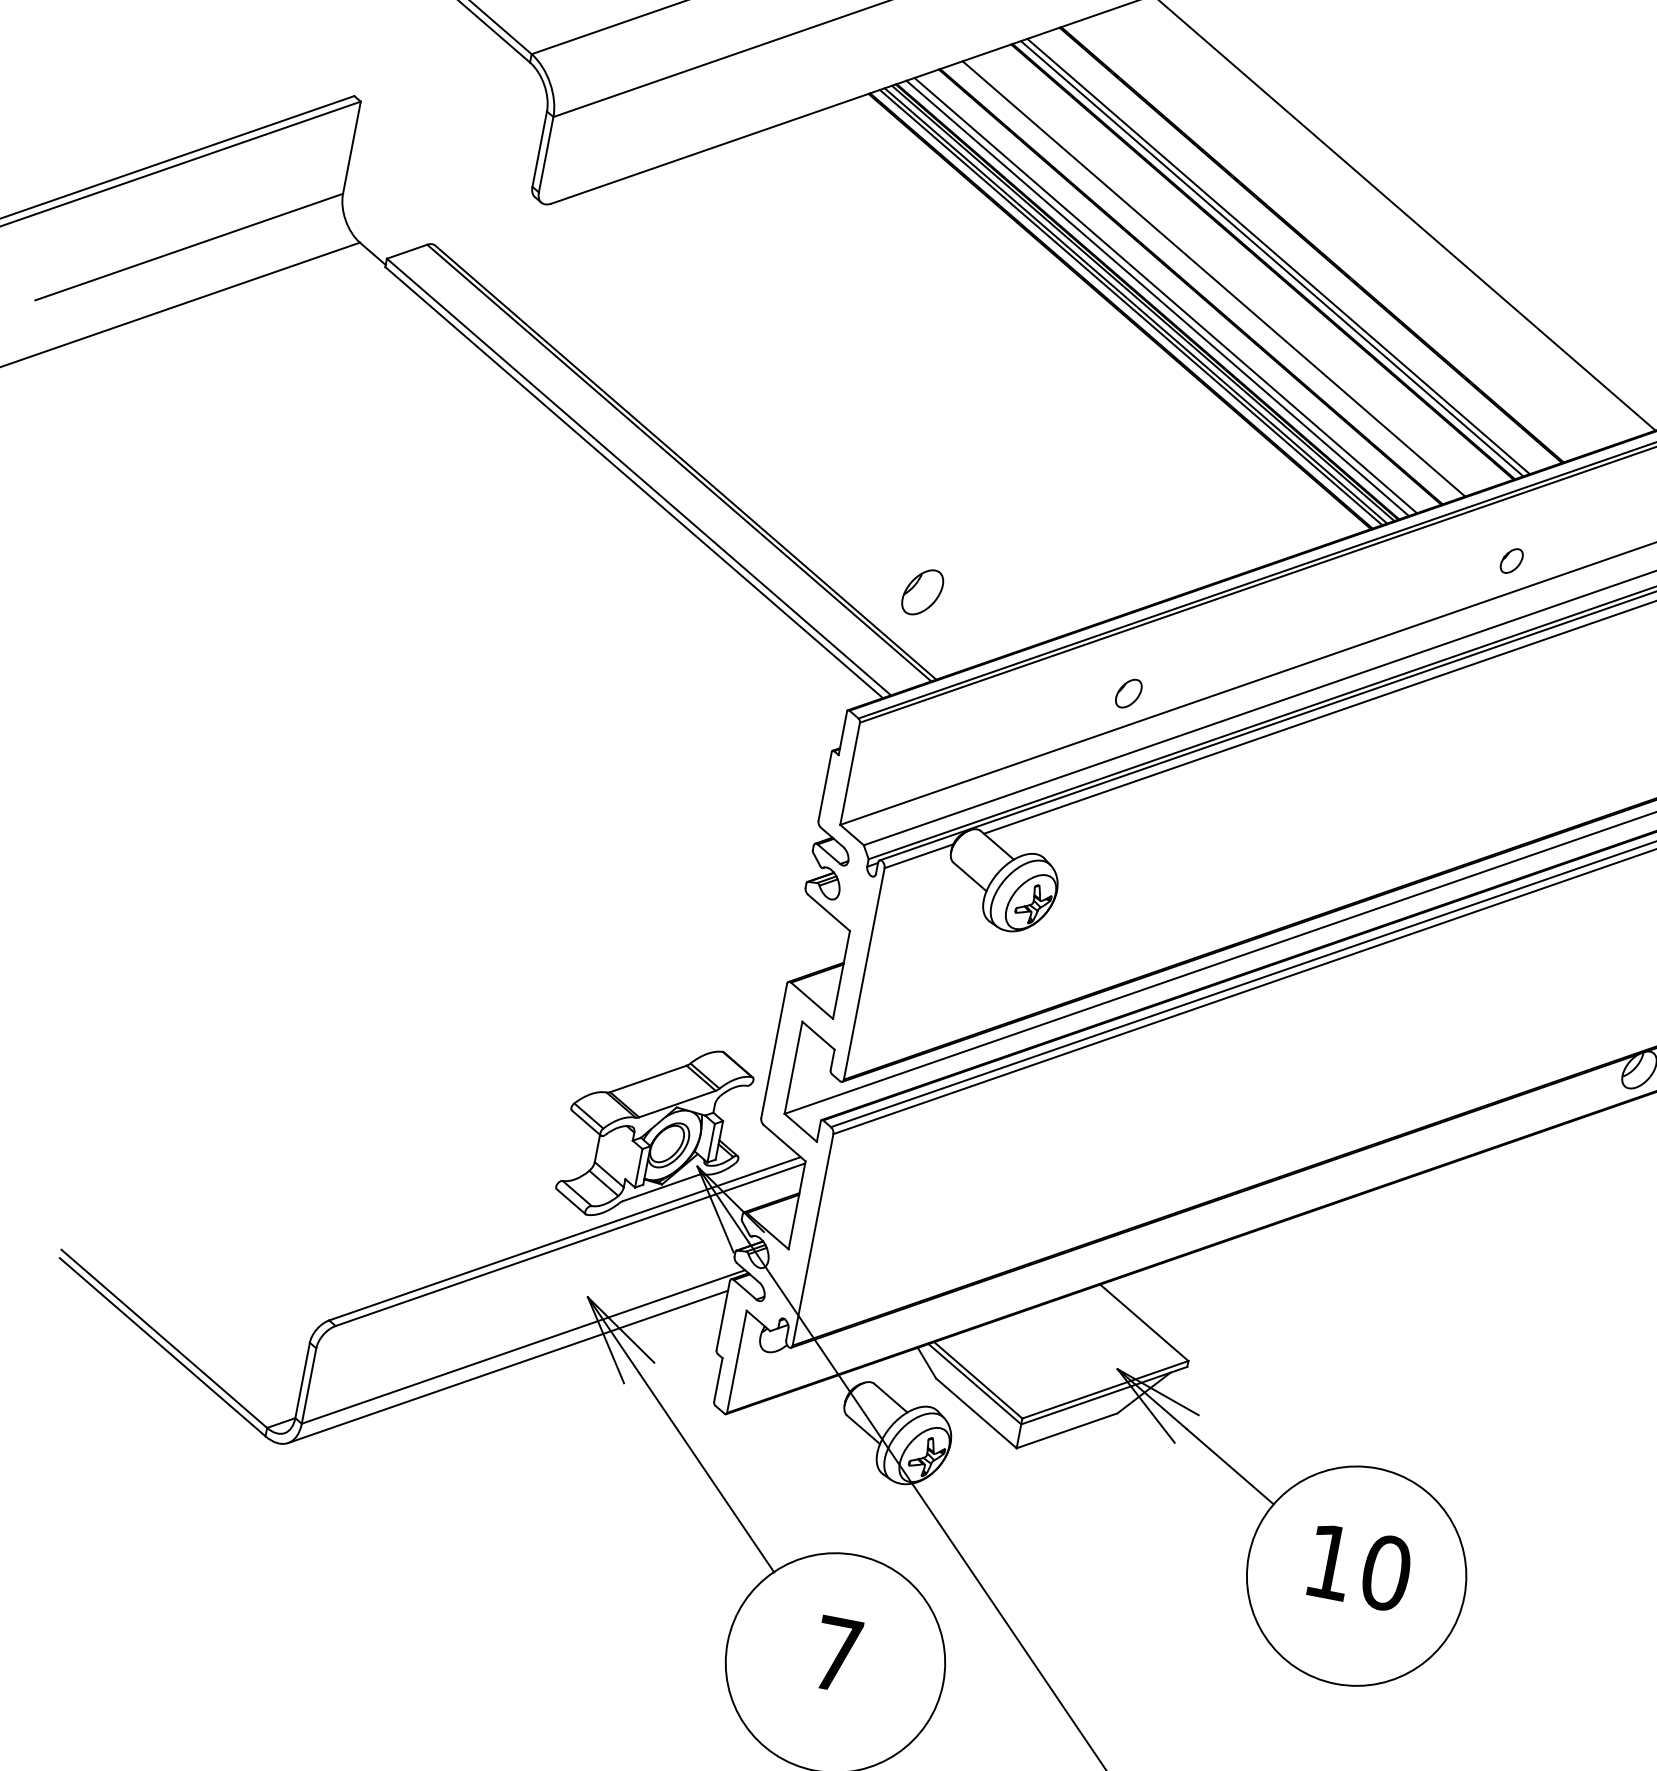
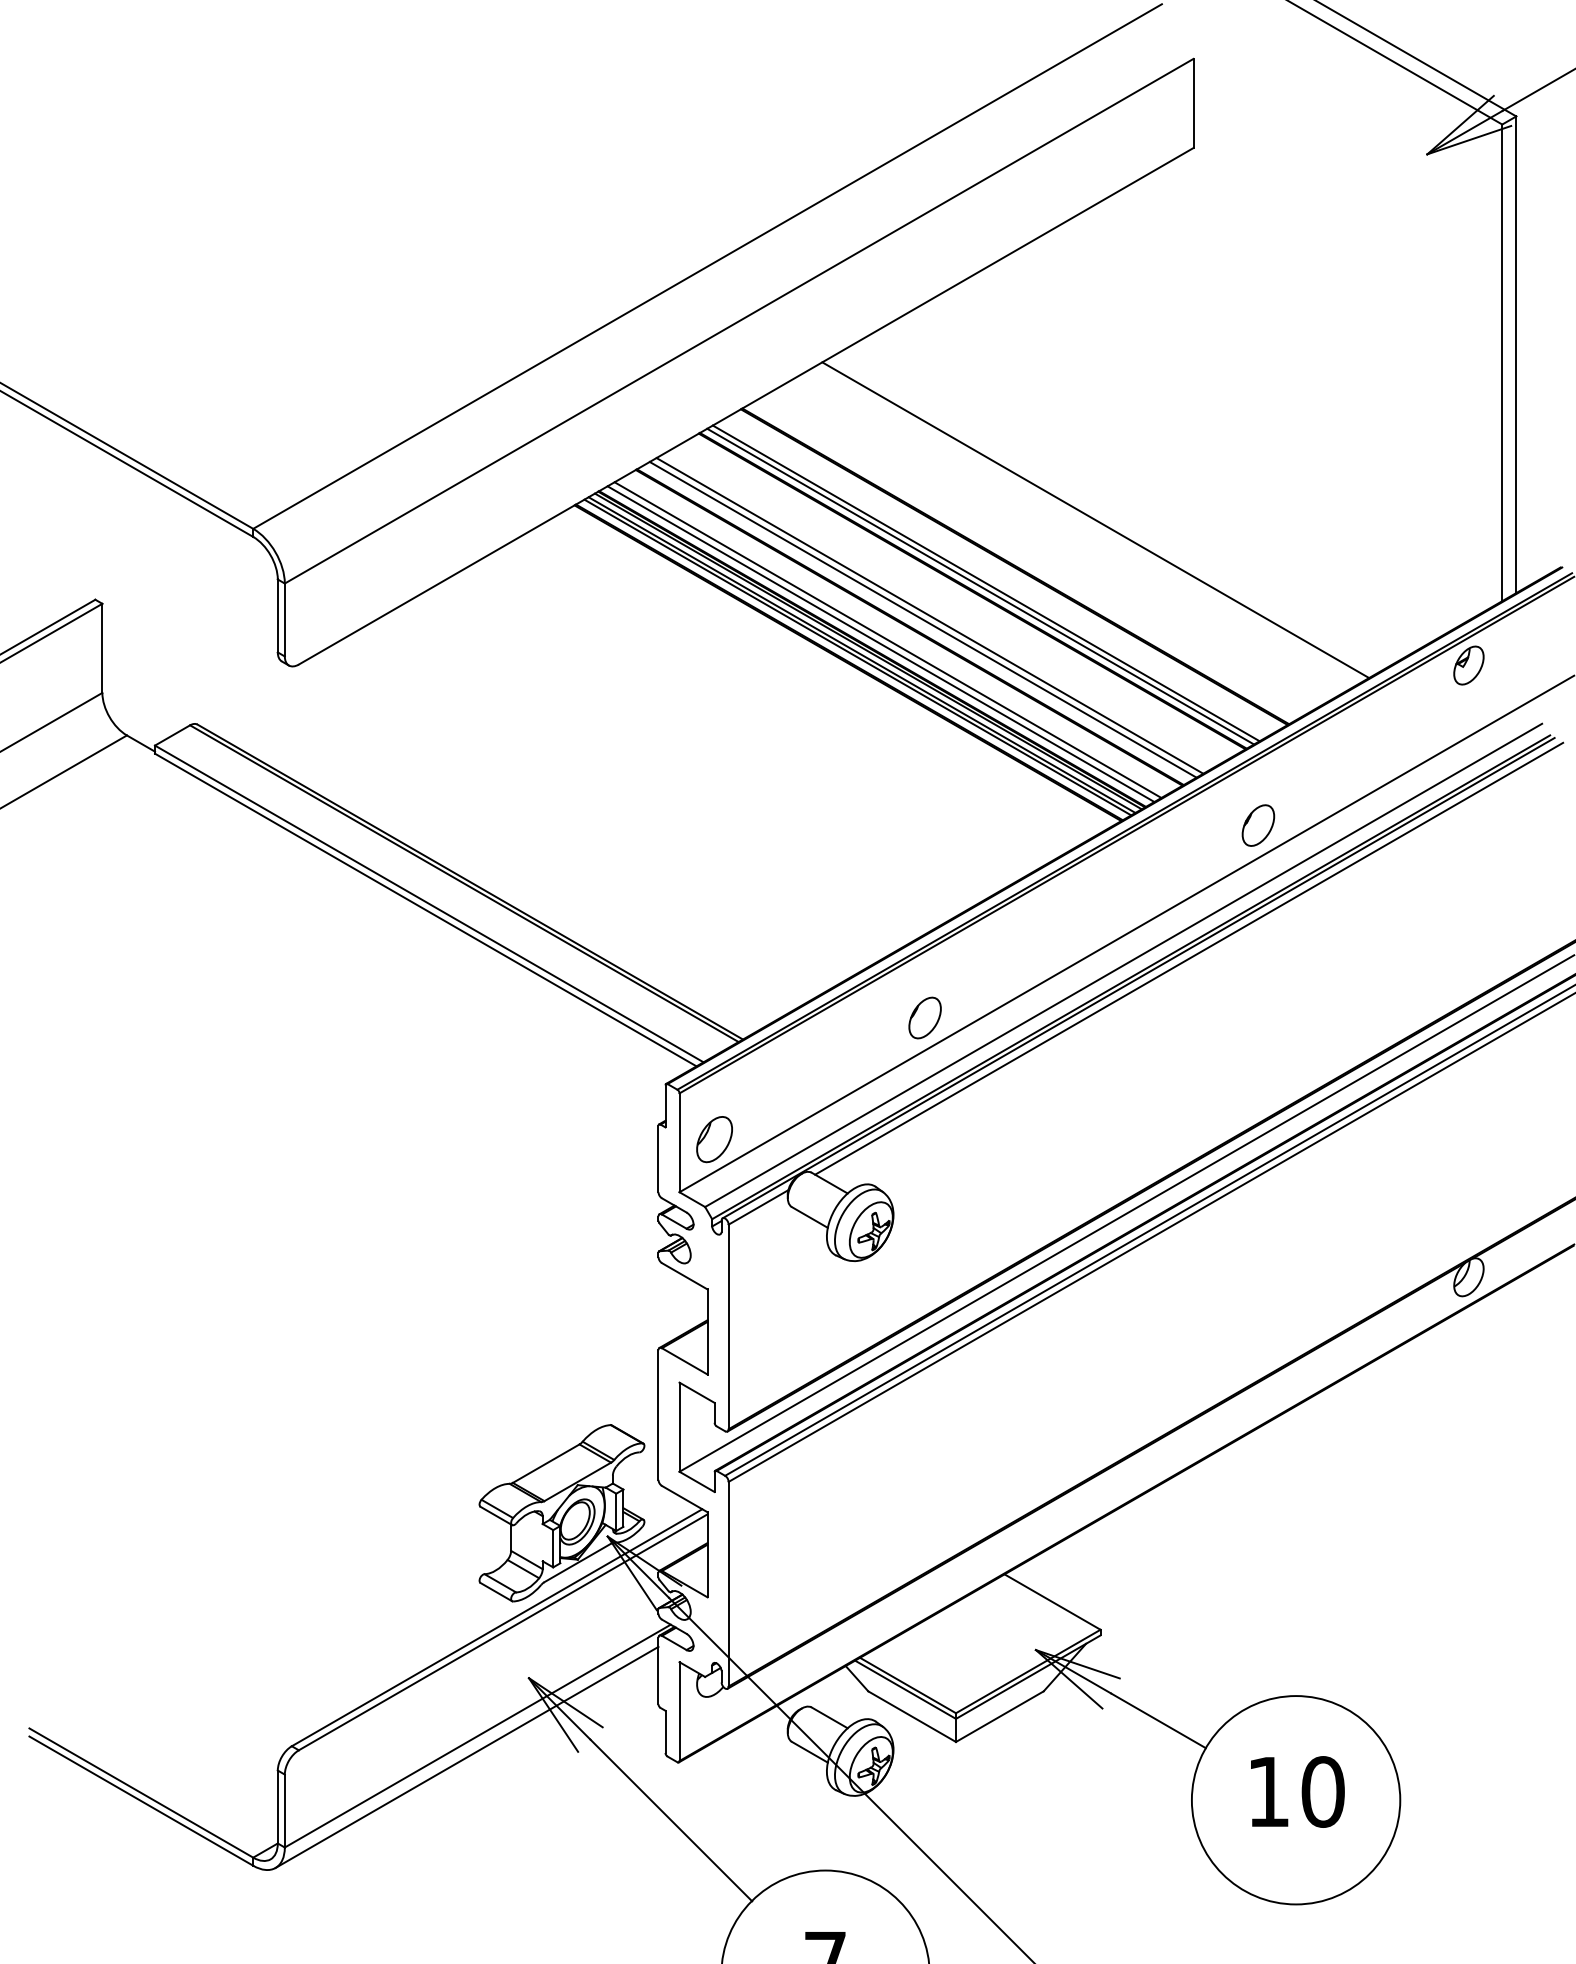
line: (1205, 281) -> (922, 619), added
part: (1511, 561) -> (1258, 825), size x1.67
part: (922, 592) -> (714, 1139), moved
part: (1128, 693) -> (924, 1017), size x1.43

